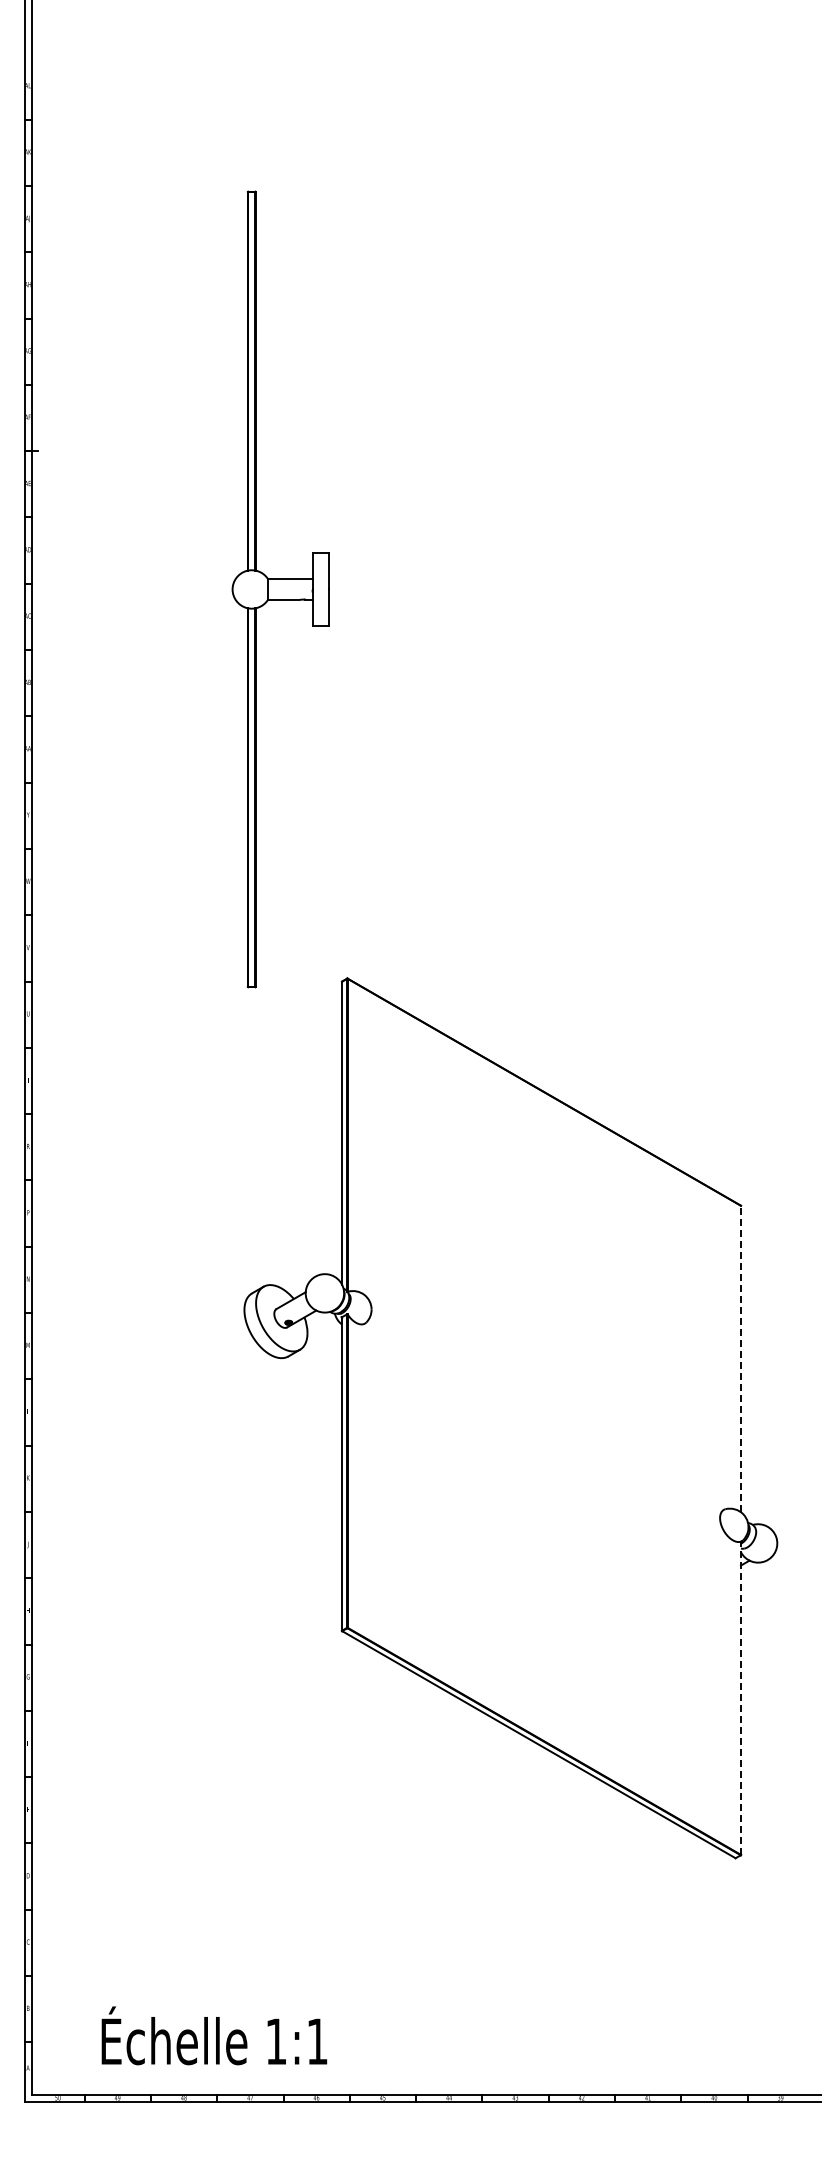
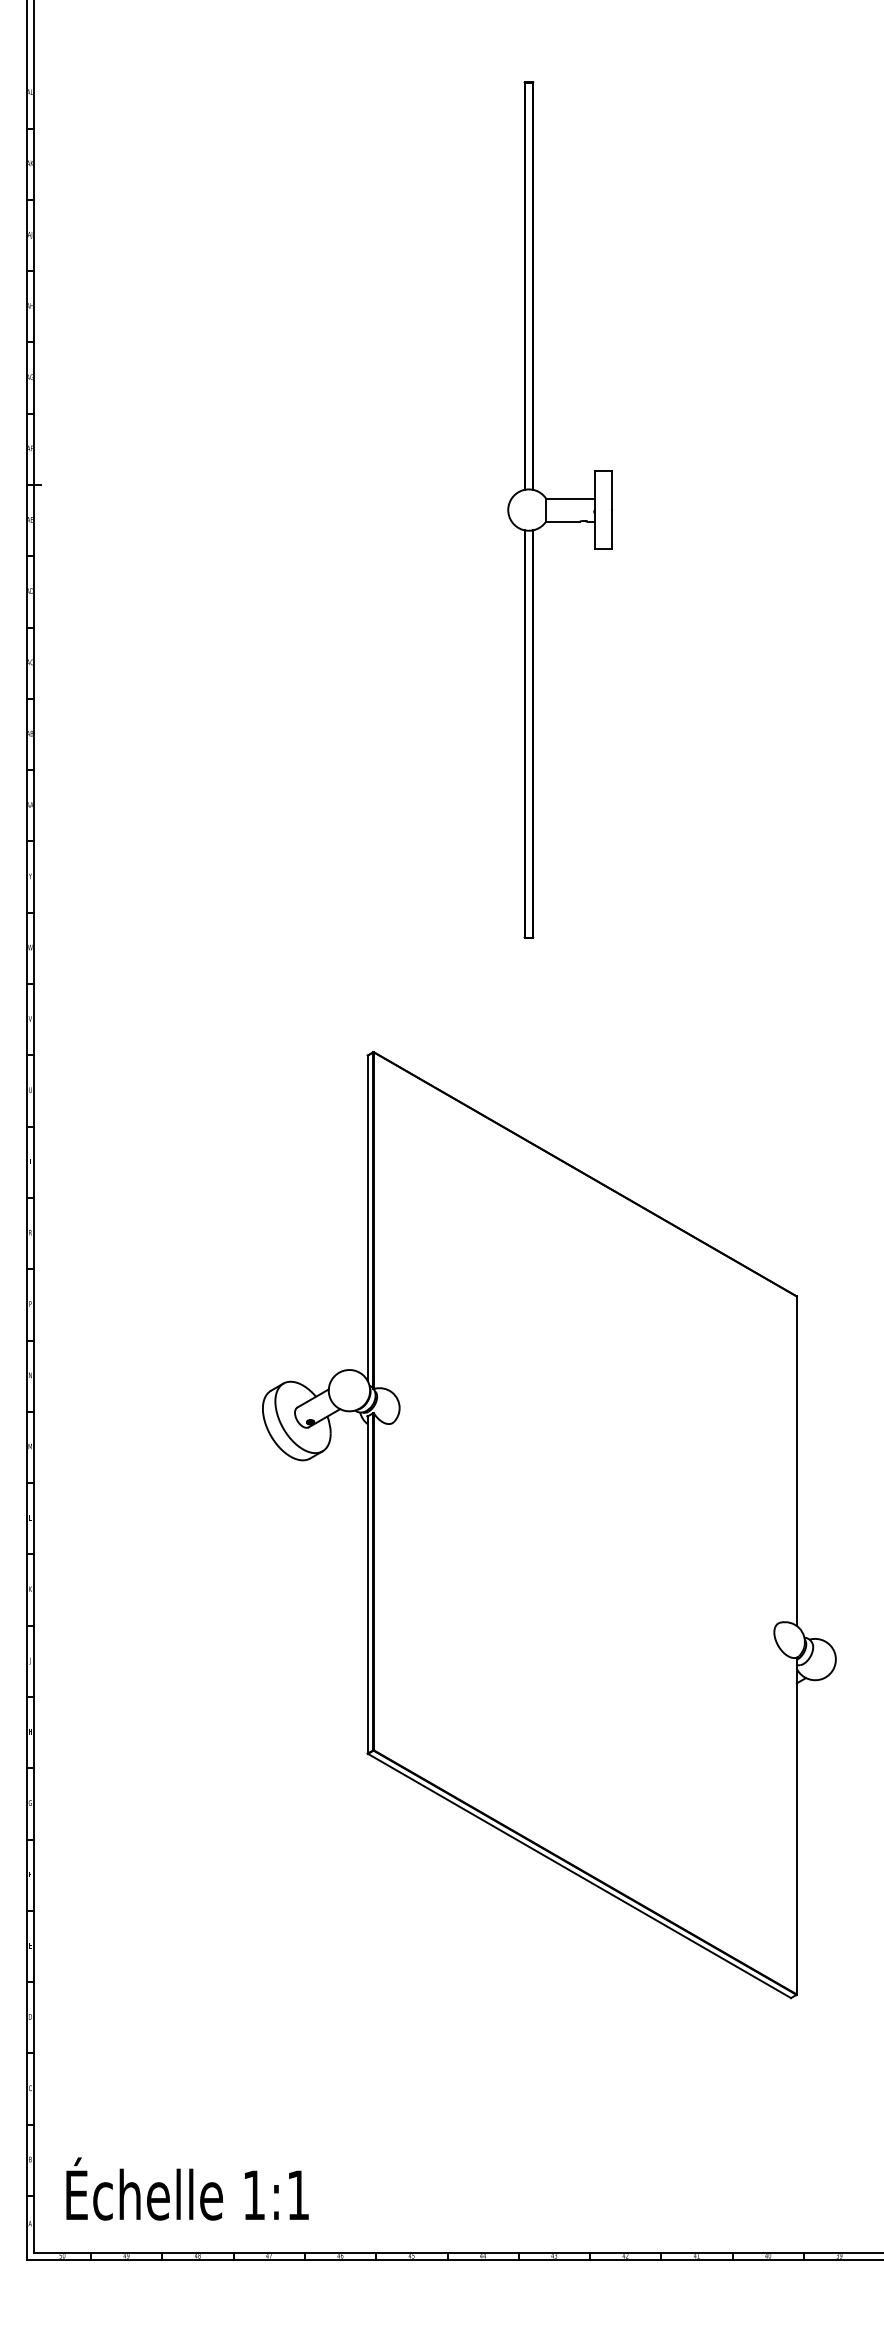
part: (280, 589) -> (559, 510), moved
line: (740, 1358) -> (796, 1460), dashed -> solid
line: (740, 1698) -> (796, 1826), dashed -> solid
text: (214, 2035) -> (187, 2188), moved

